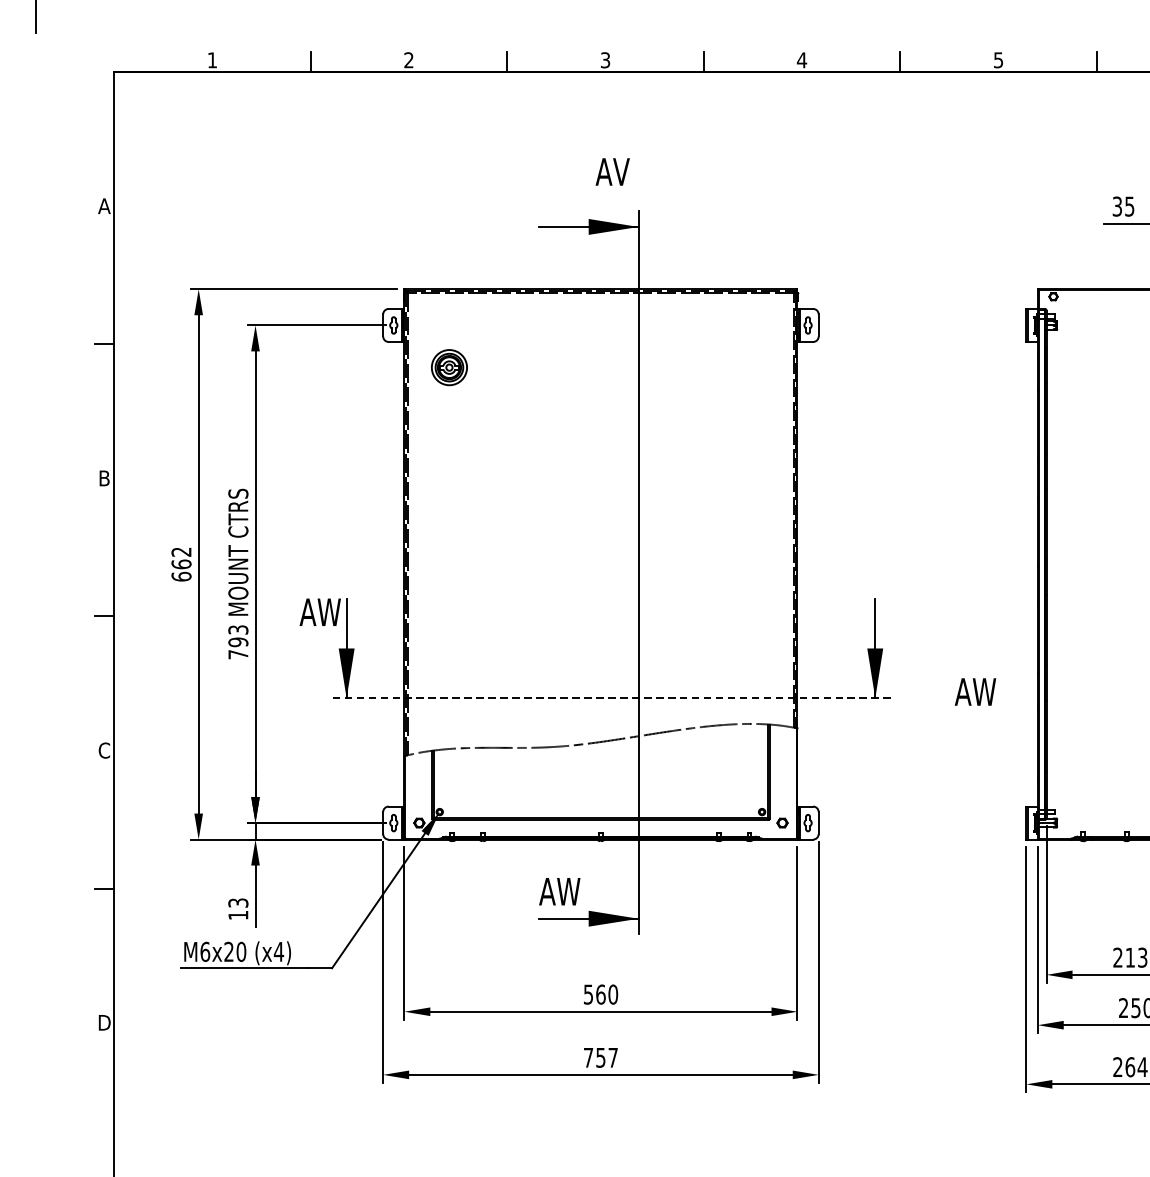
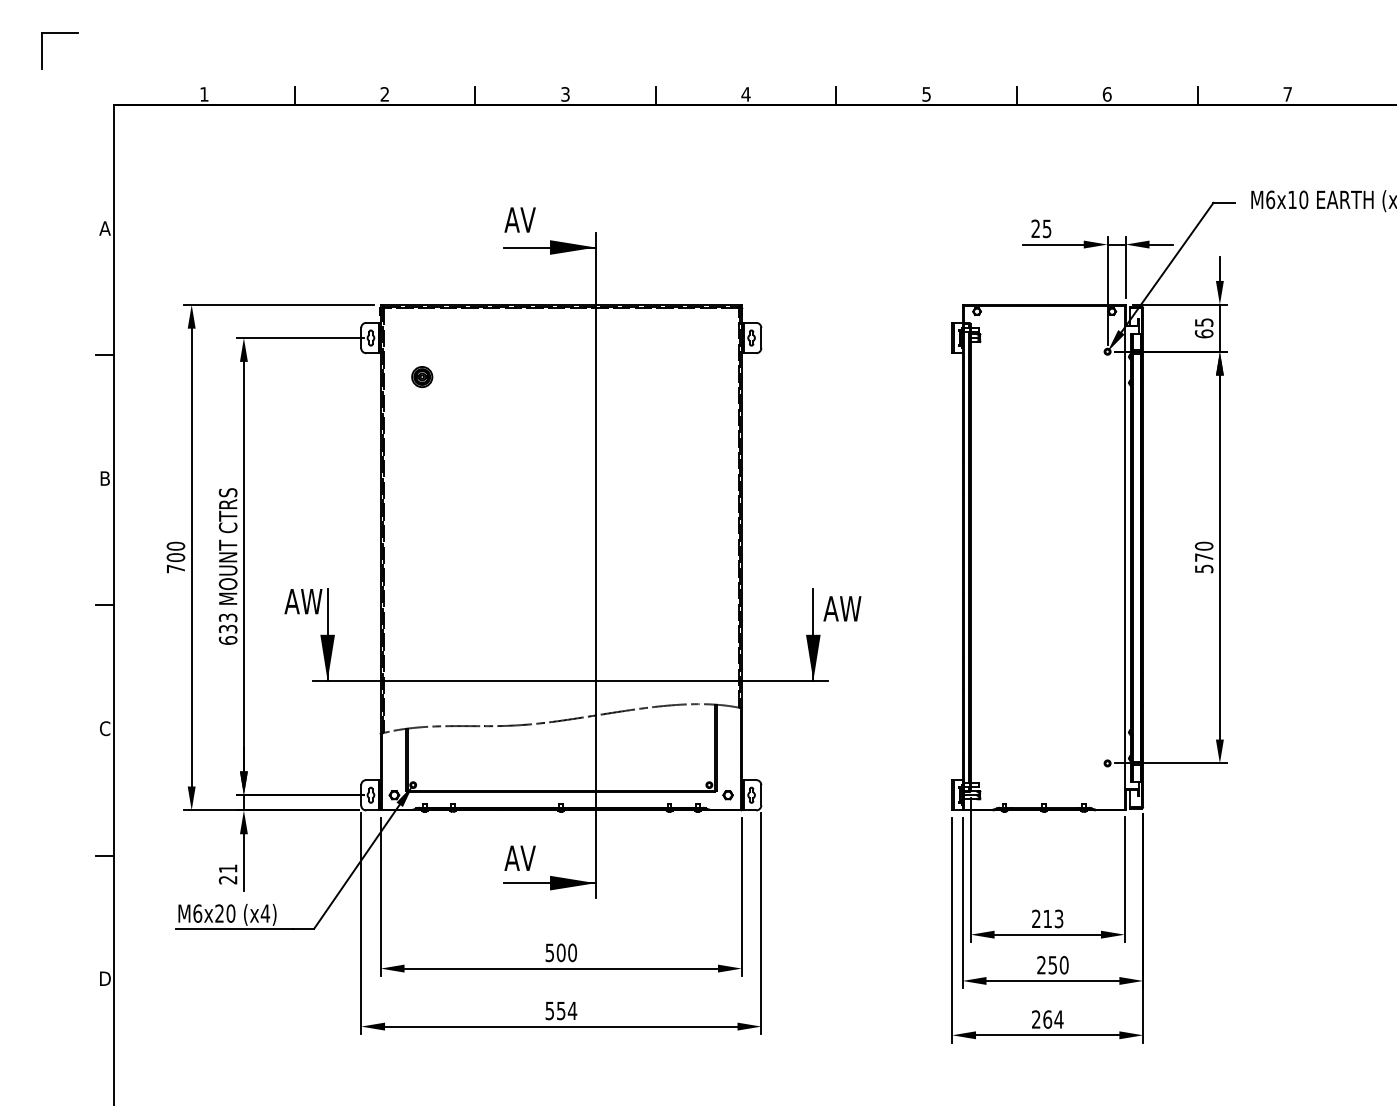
text: (612, 171) -> (519, 219), moved
text: (1117, 207) -> (1035, 229), 35 -> 25
part: (449, 368) -> (422, 377), size x0.62
text: (181, 564) -> (175, 557), 662 -> 700
text: (237, 648) -> (227, 634), 793 -> 633
text: (975, 691) -> (842, 608), moved
line: (609, 698) -> (569, 680), dashed -> solid
text: (568, 890) -> (531, 857), AW -> AV
text: (237, 909) -> (227, 874), 13 -> 21
text: (601, 994) -> (561, 952), 560 -> 500
text: (601, 1058) -> (561, 1011), 757 -> 554

